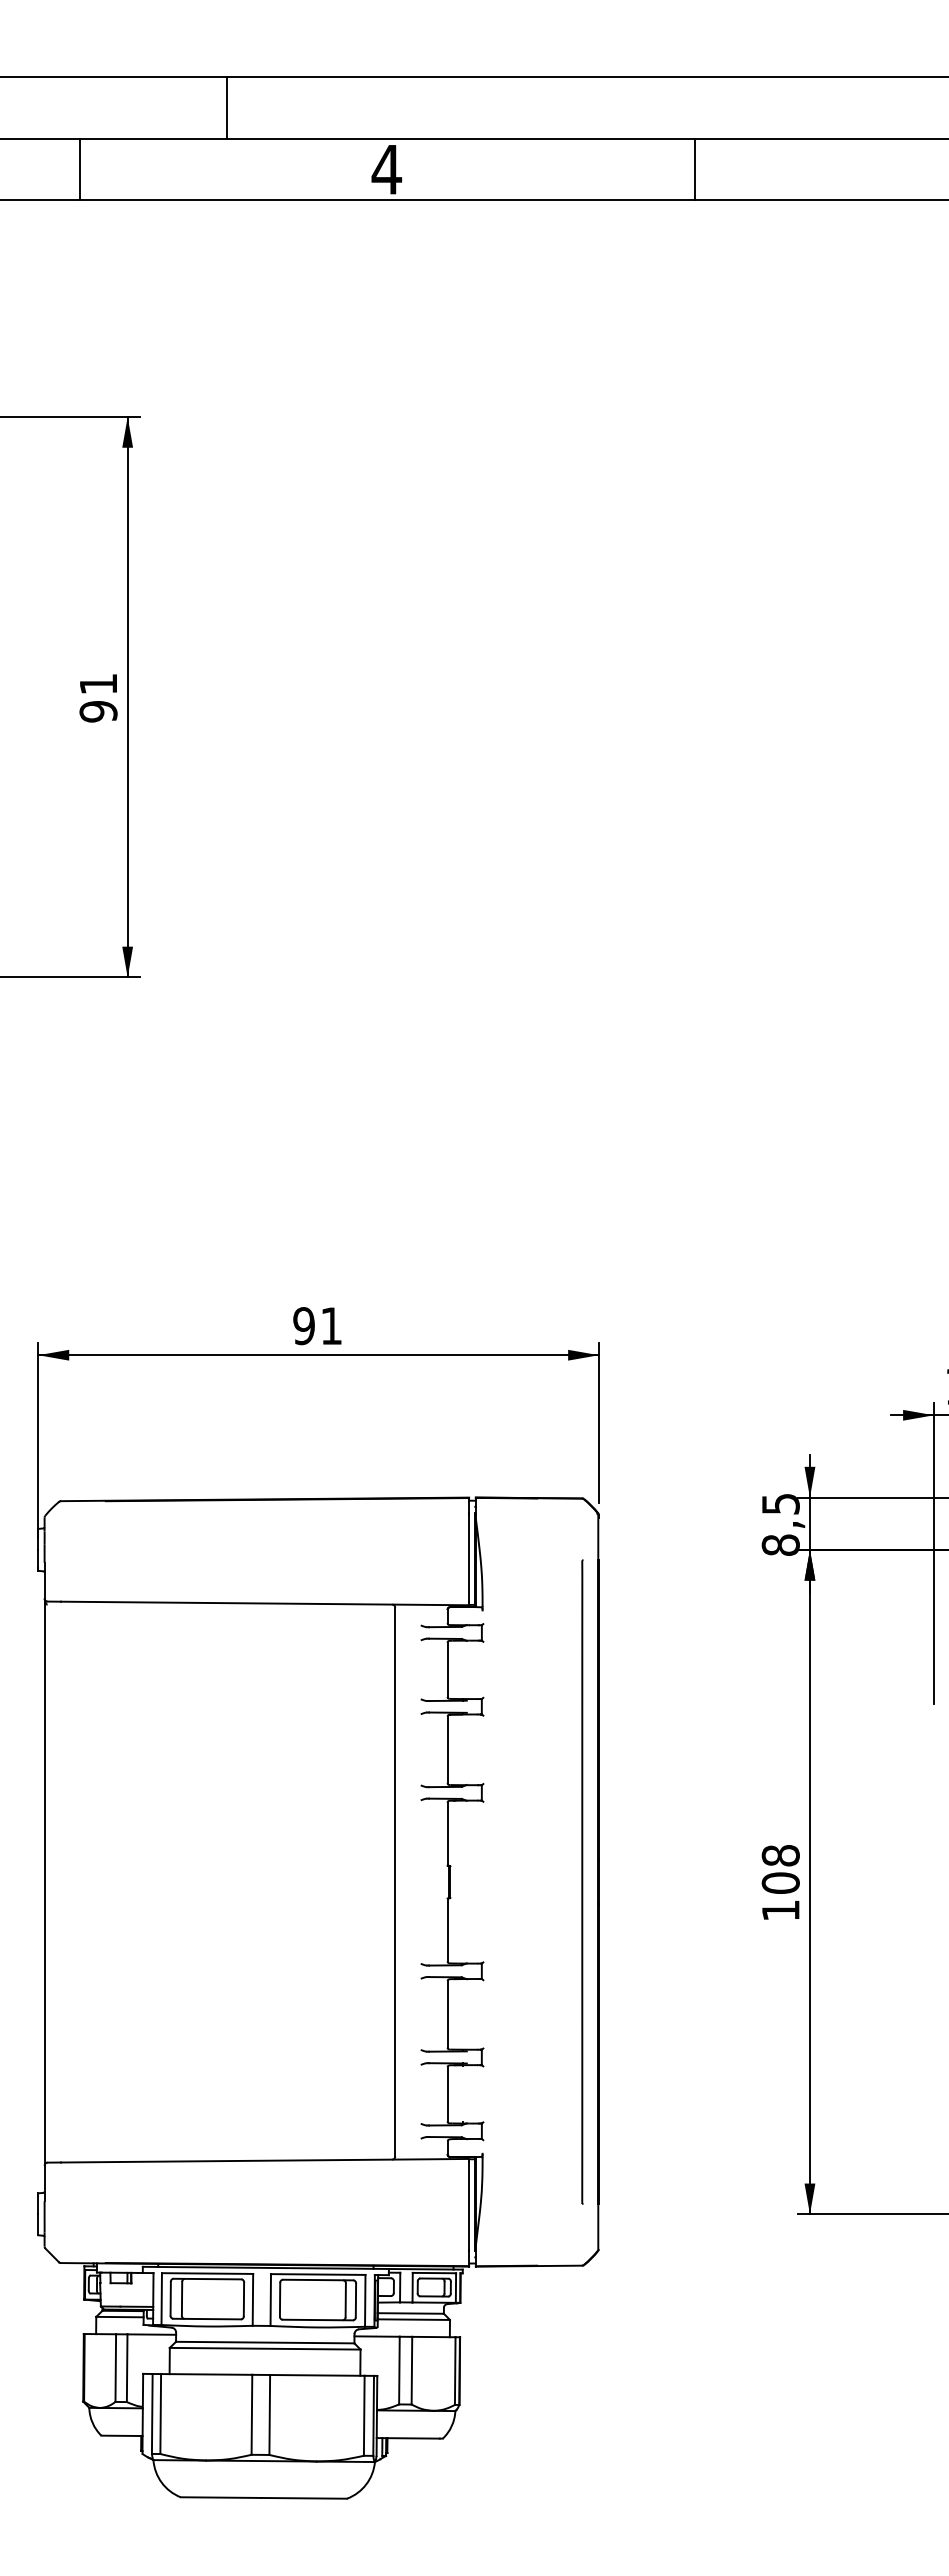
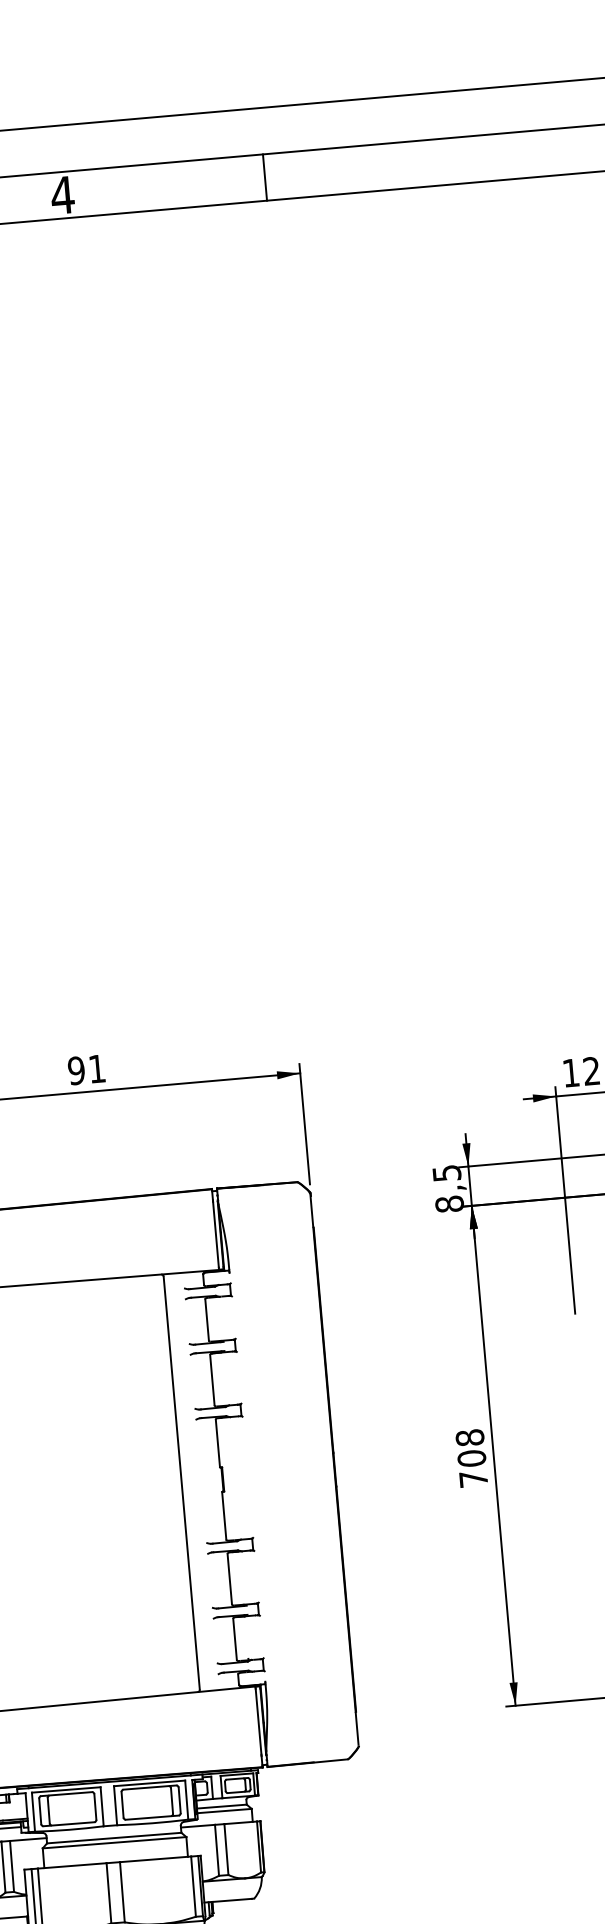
line: (694, 169) -> (264, 177), moved
line: (582, 1881) -> (322, 1470), removed
text: (780, 1910) -> (473, 1479), 108 -> 708

